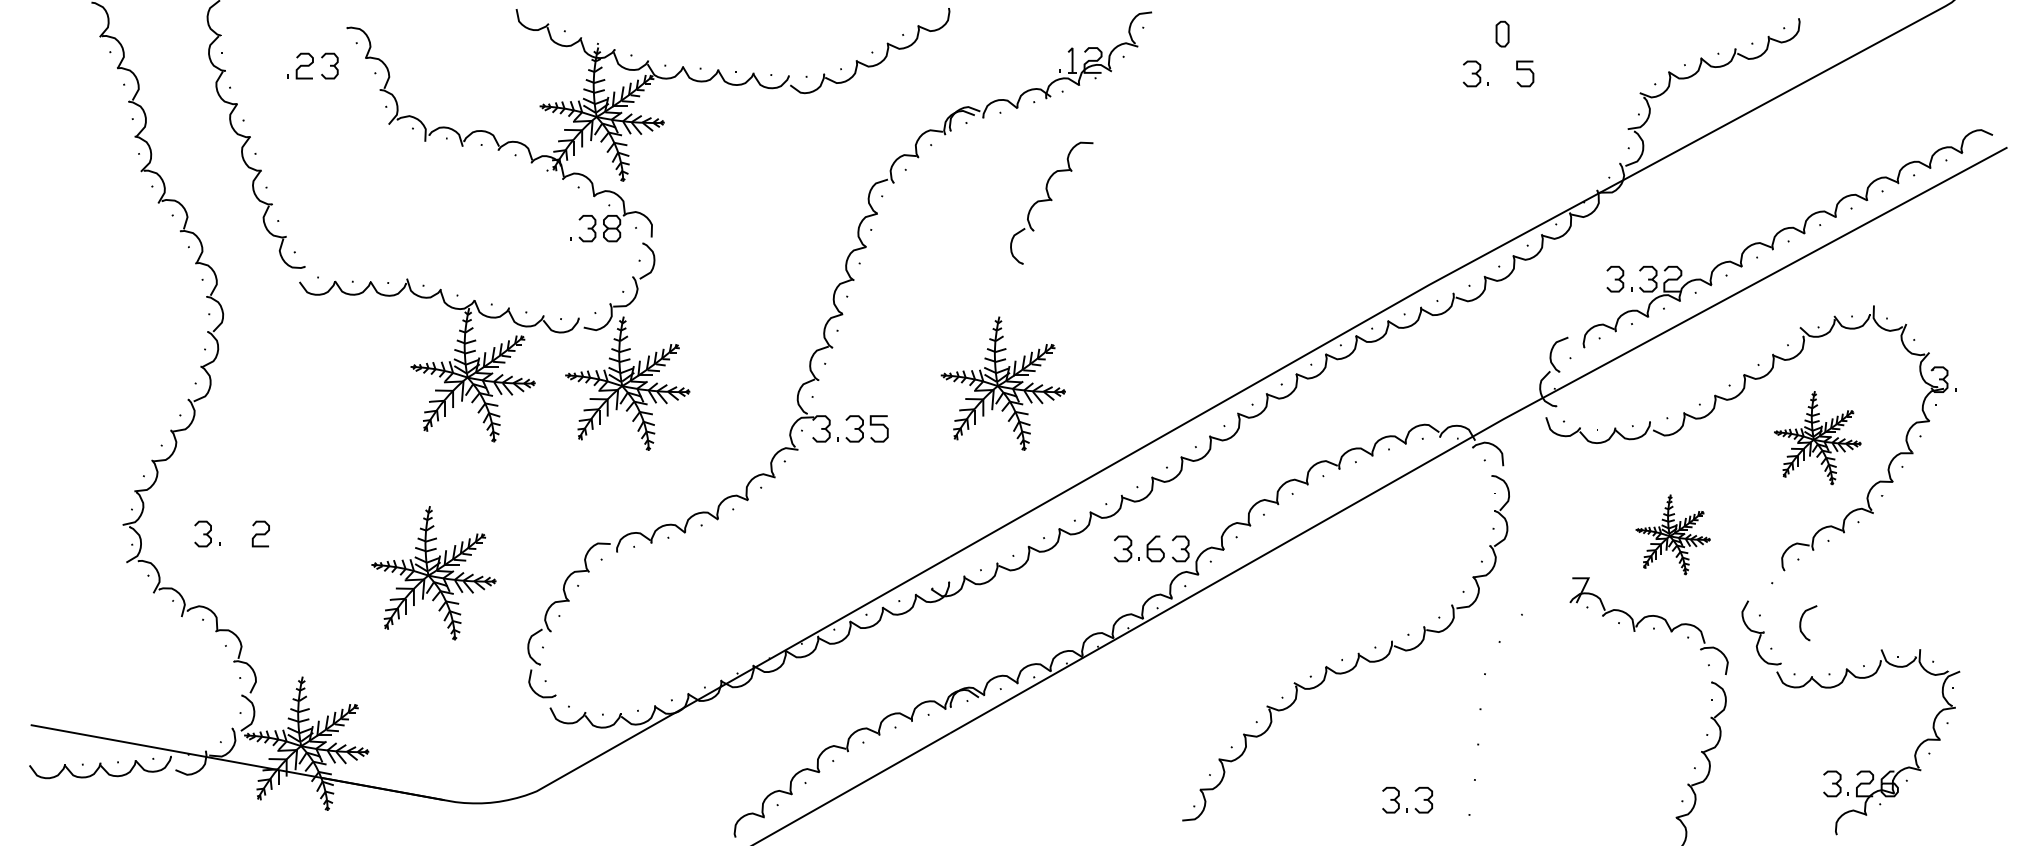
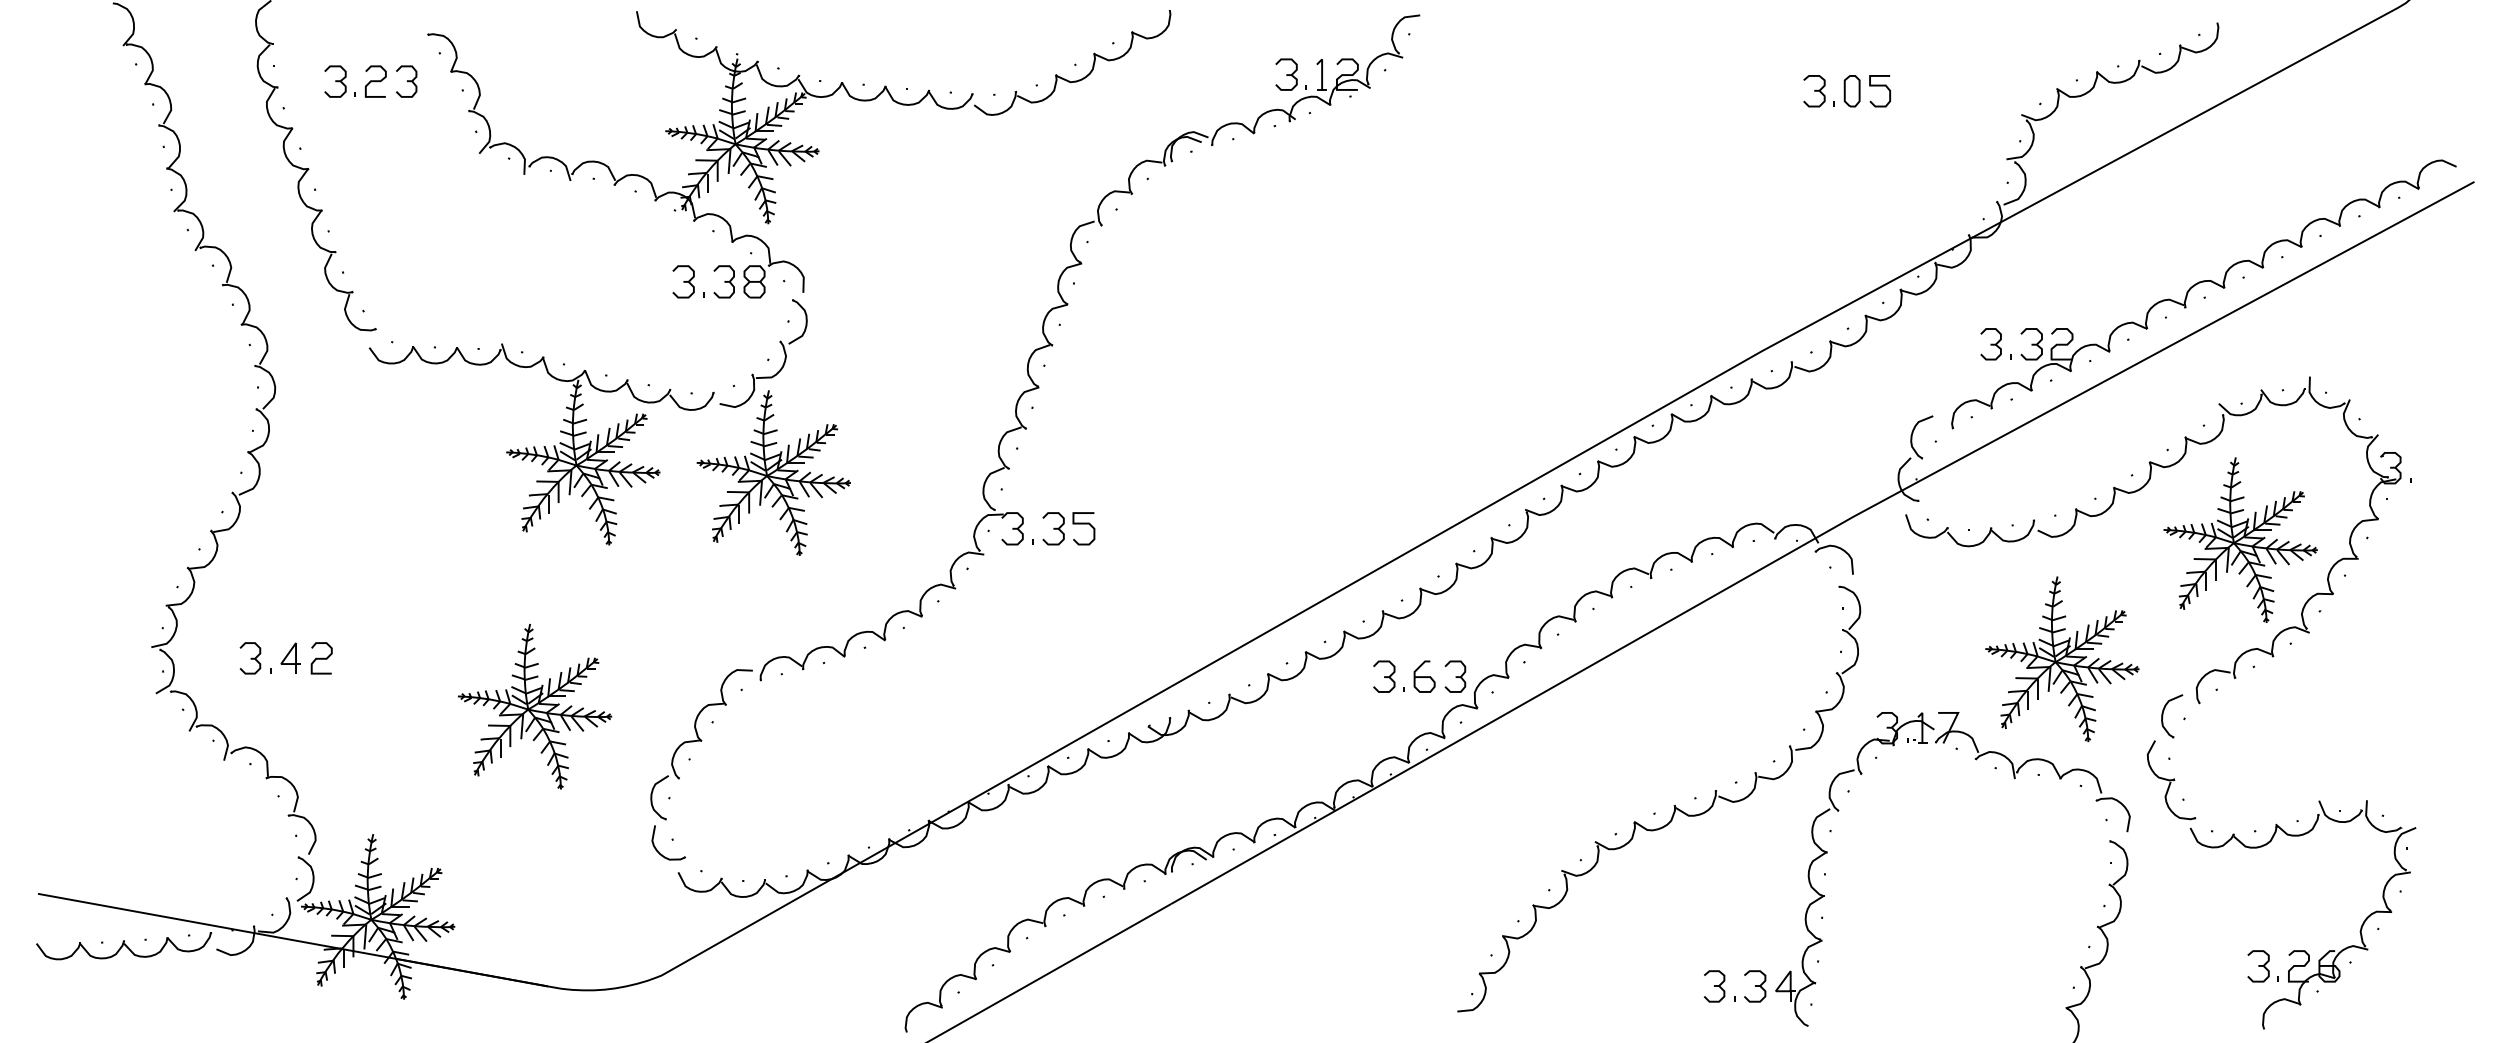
part: (1502, 34) -> (1851, 91), moved
part: (1043, 60) -> (1286, 74), added
part: (272, 66) -> (335, 81), added
part: (1051, 203) -> (1296, 250), removed
part: (554, 228) -> (683, 281), added
part: (1003, 383) -> (1236, 472), removed
part: (1817, 437) -> (2240, 539), size x1.43
part: (235, 533) -> (290, 657), added
part: (1673, 534) -> (2062, 659), size x1.67
part: (1801, 623) -> (2163, 716), moved
part: (1482, 692) -> (1827, 853), added

